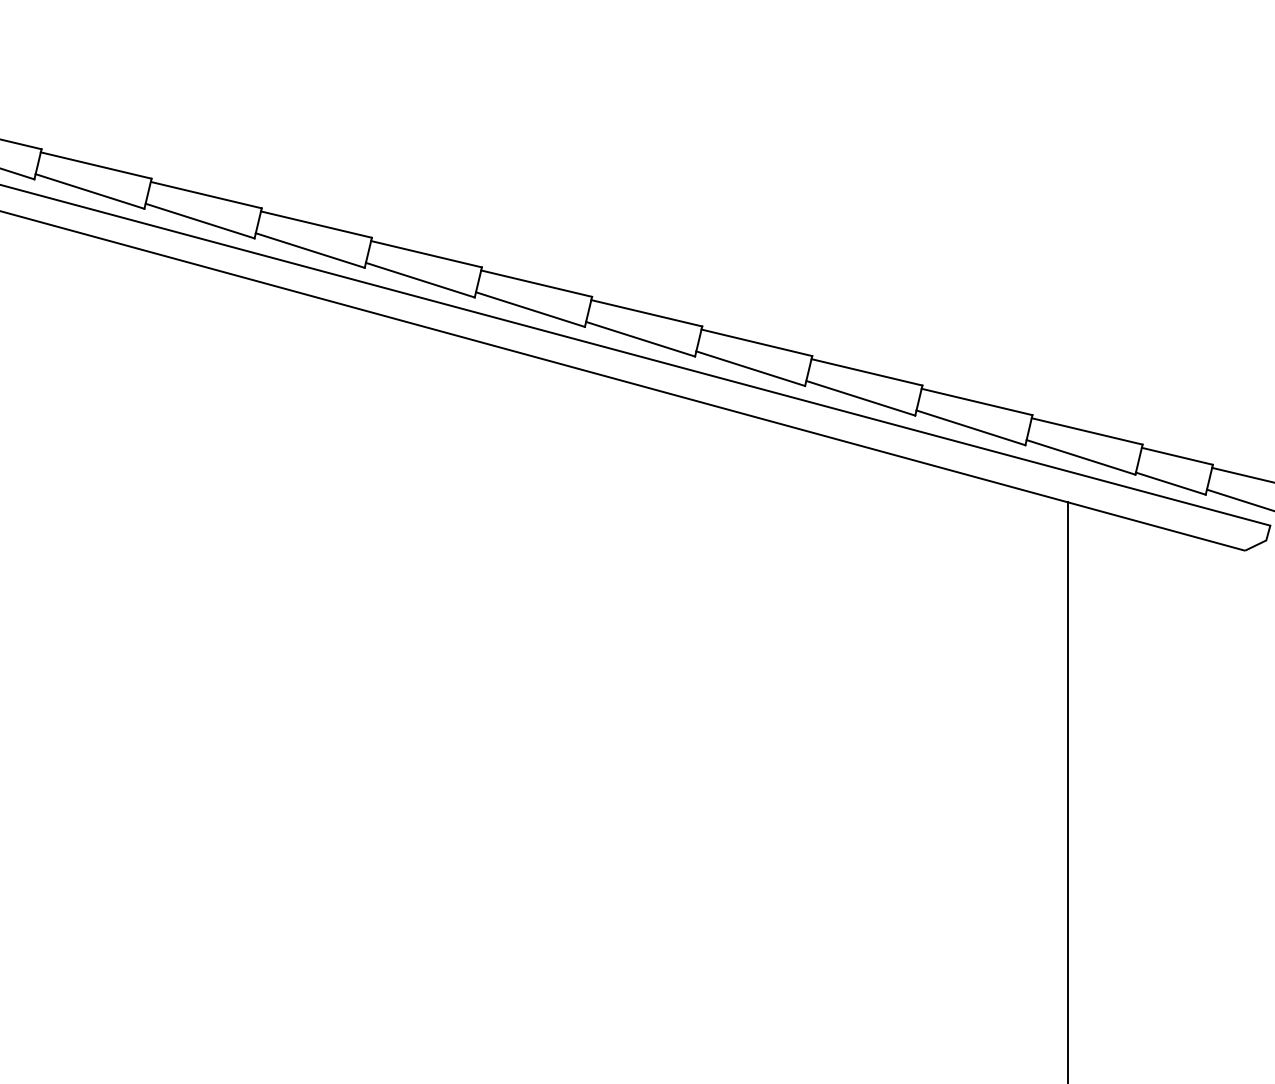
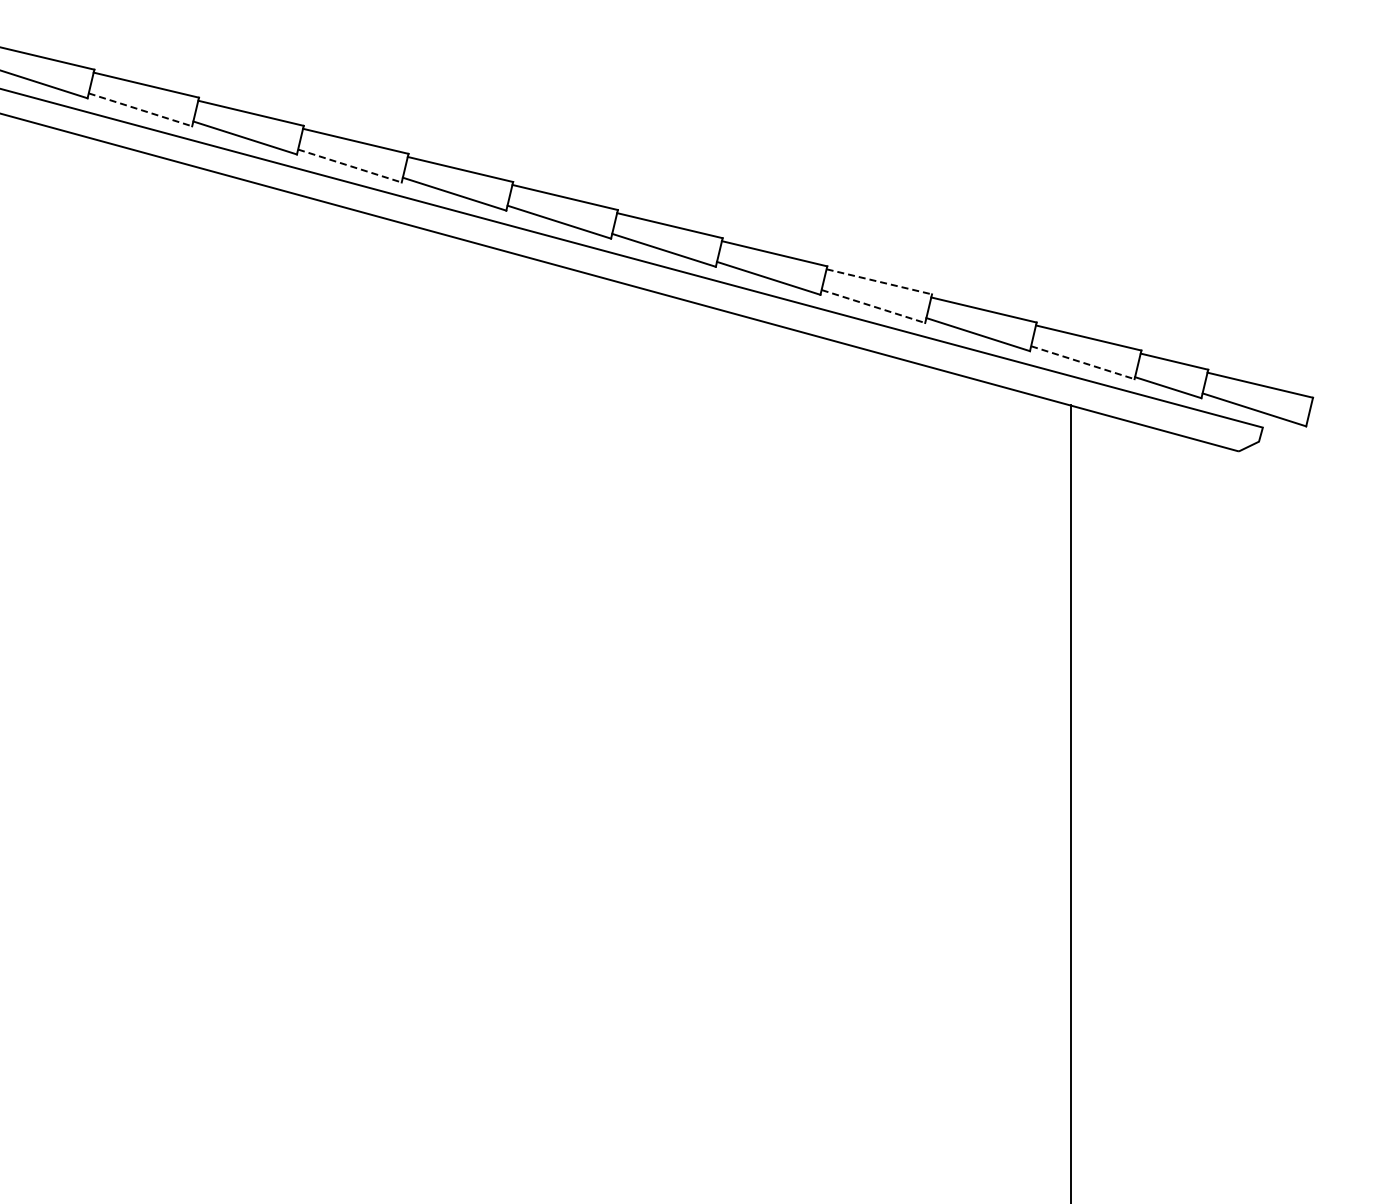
line: (90, 191) -> (140, 109), solid -> dashed
line: (310, 251) -> (350, 166), solid -> dashed
line: (867, 371) -> (879, 281), solid -> dashed
line: (860, 398) -> (873, 306), solid -> dashed
line: (1081, 457) -> (1083, 362), solid -> dashed

